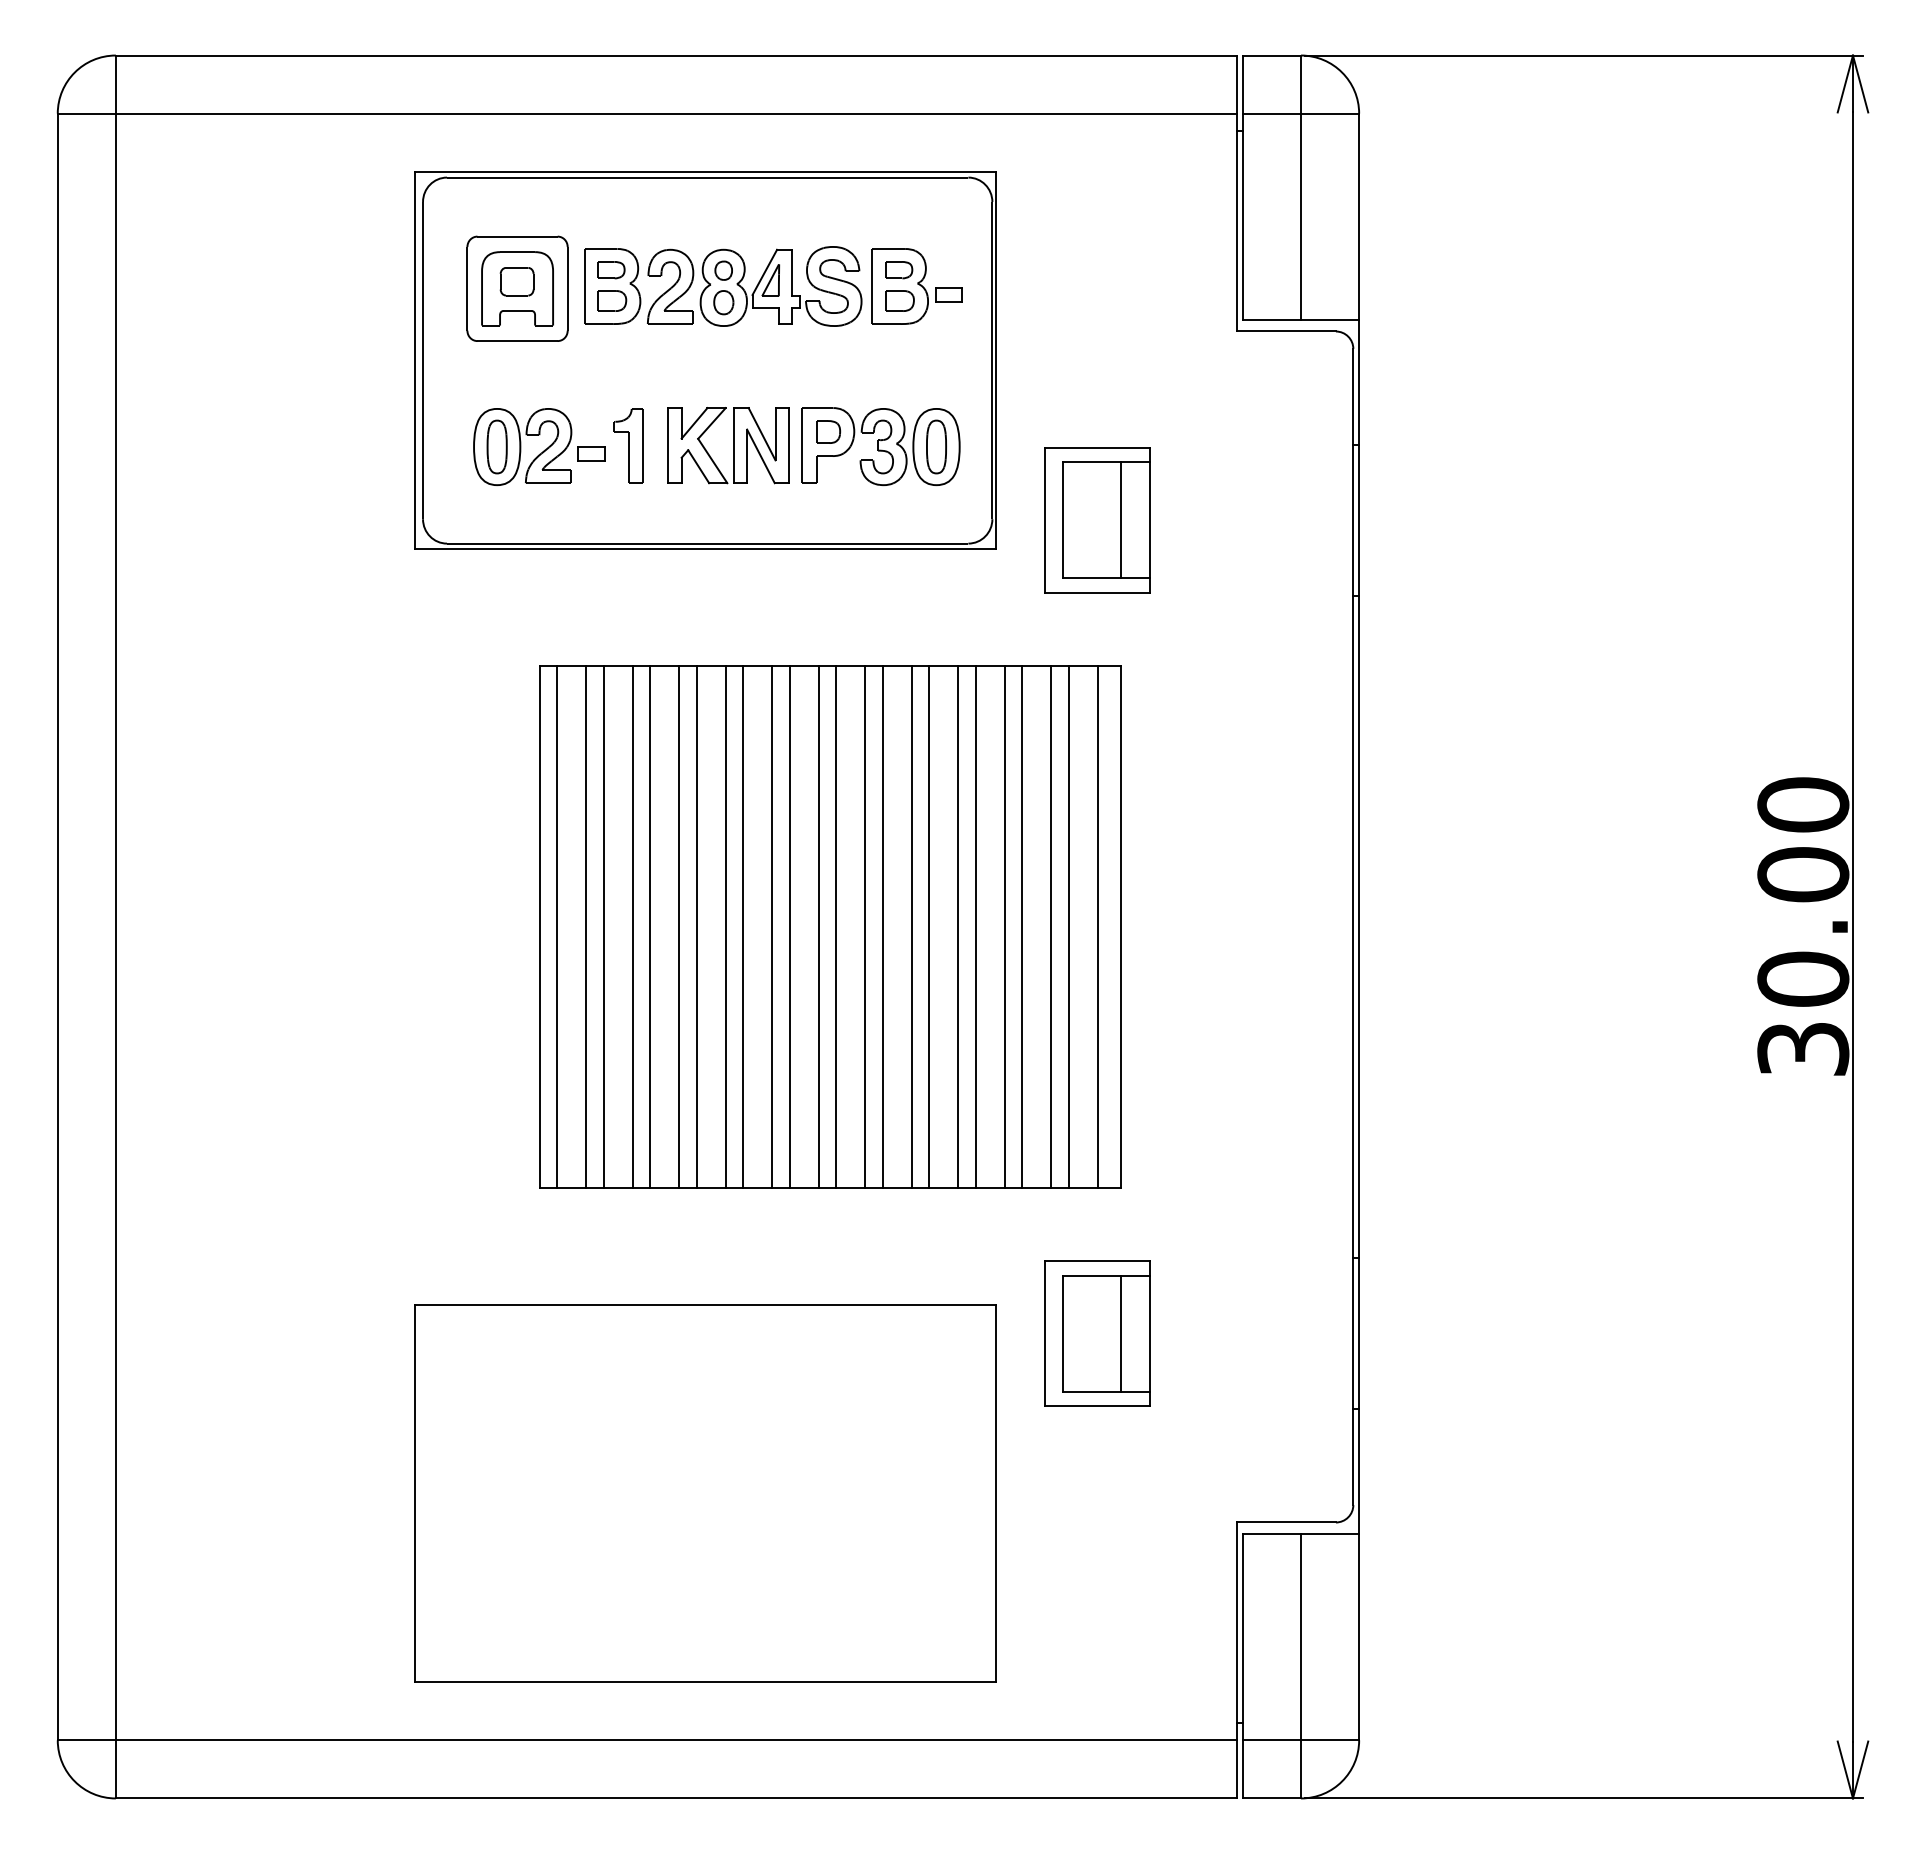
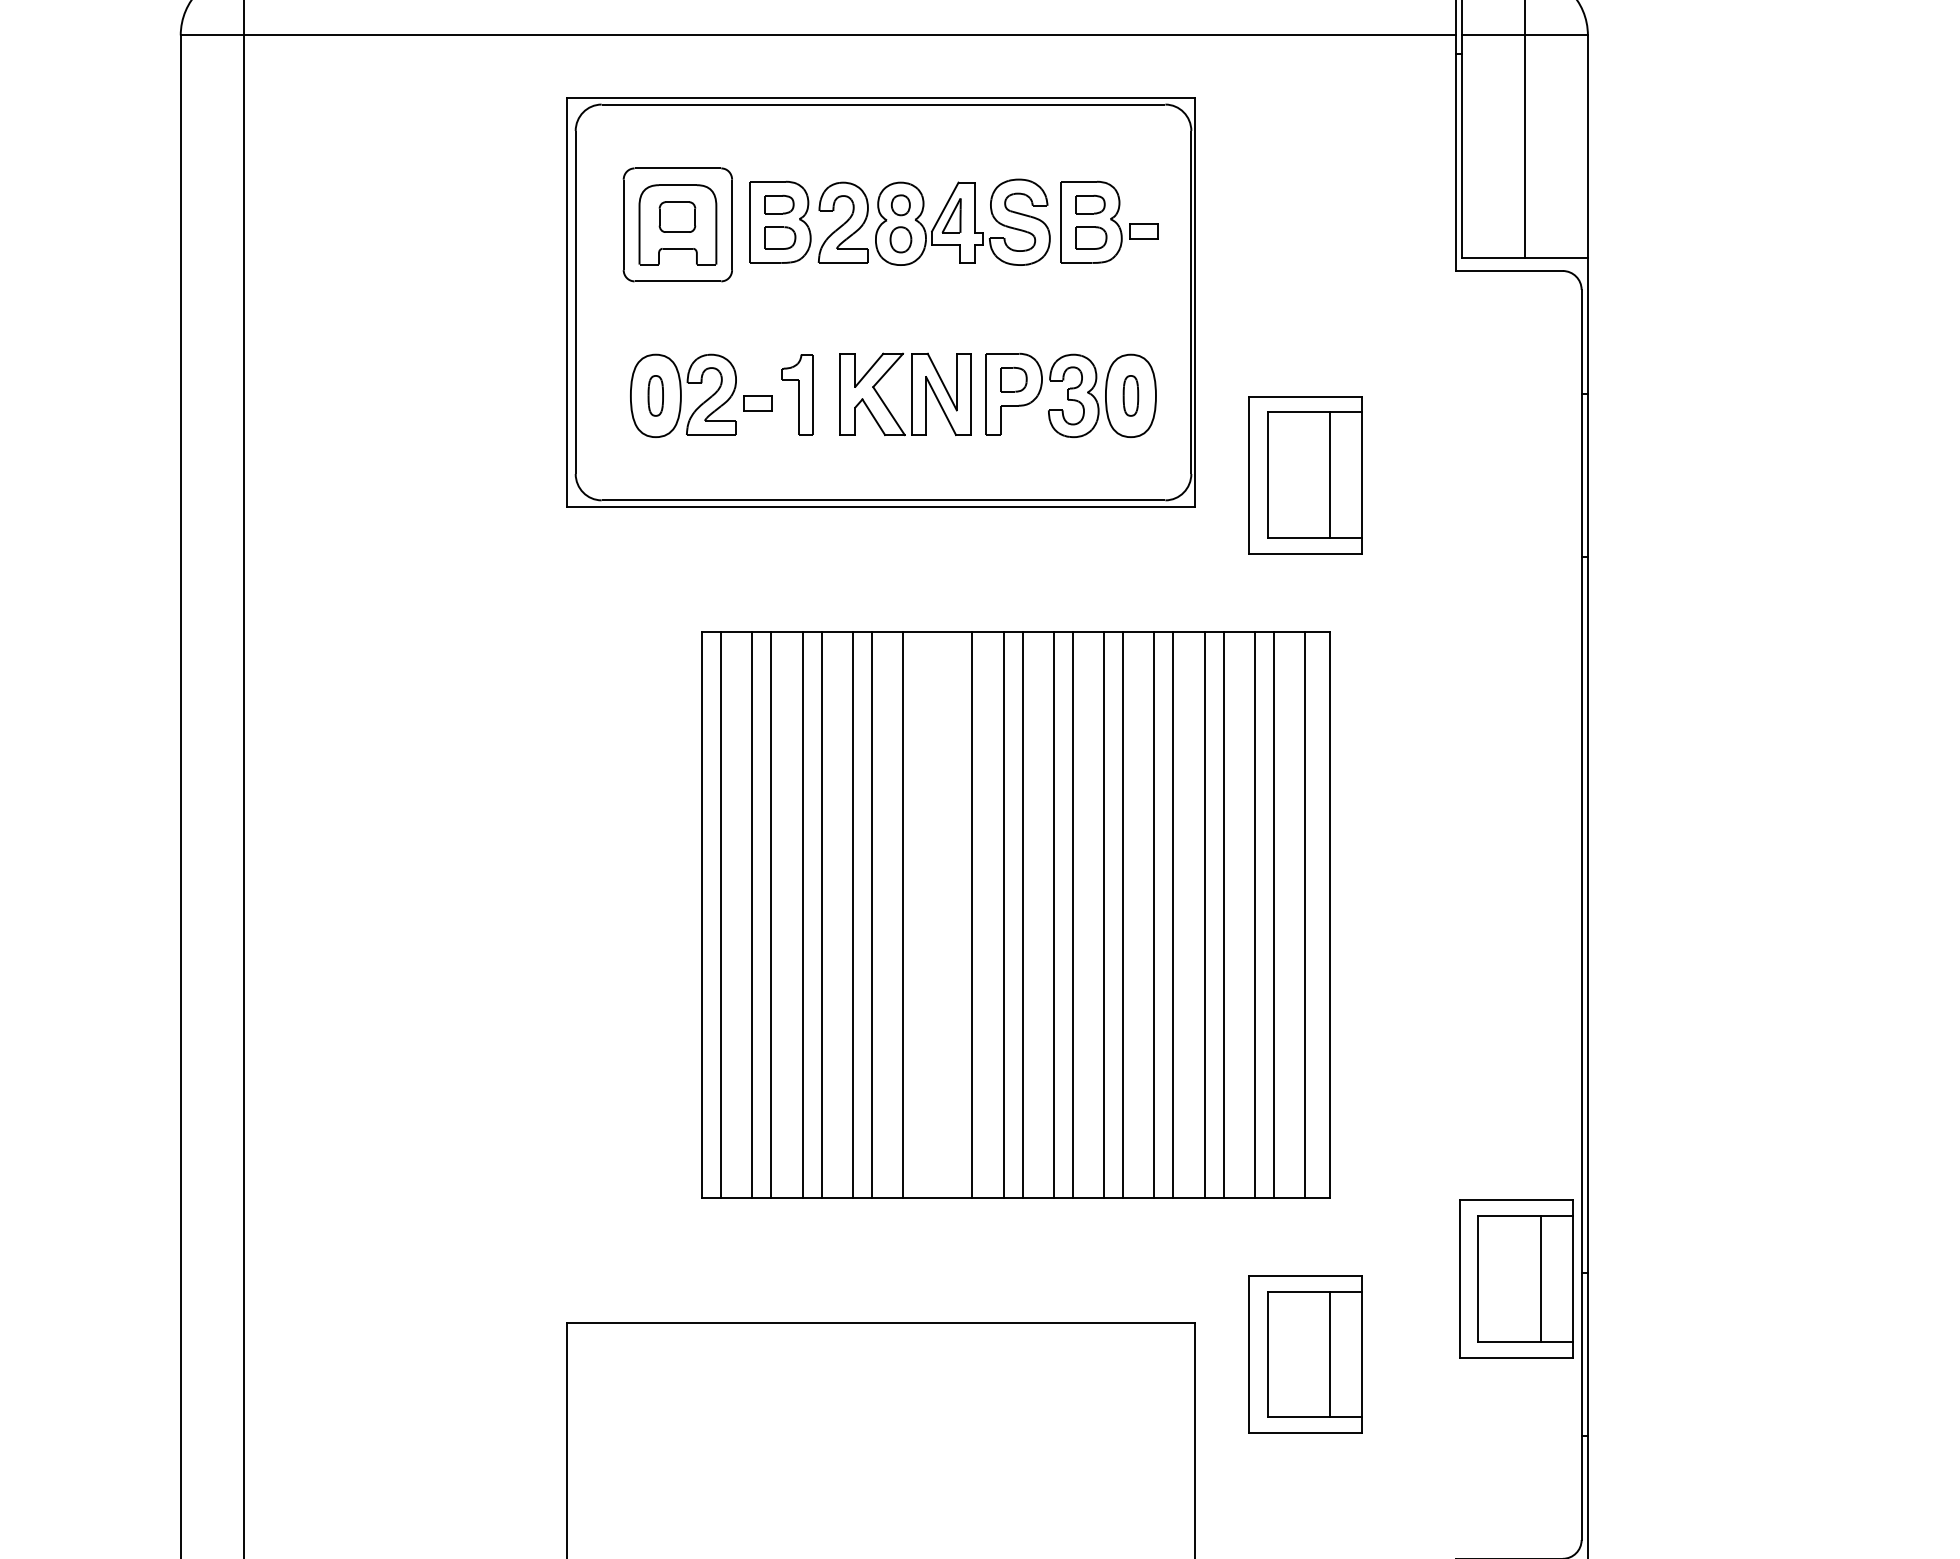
part: (496, 446) -> (655, 395), size x0.7
part: (936, 446) -> (1130, 395), size x0.7
line: (743, 926) -> (922, 914), removed
line: (772, 926) -> (953, 914), removed
part: (1292, 1263) -> (1515, 1278), added

